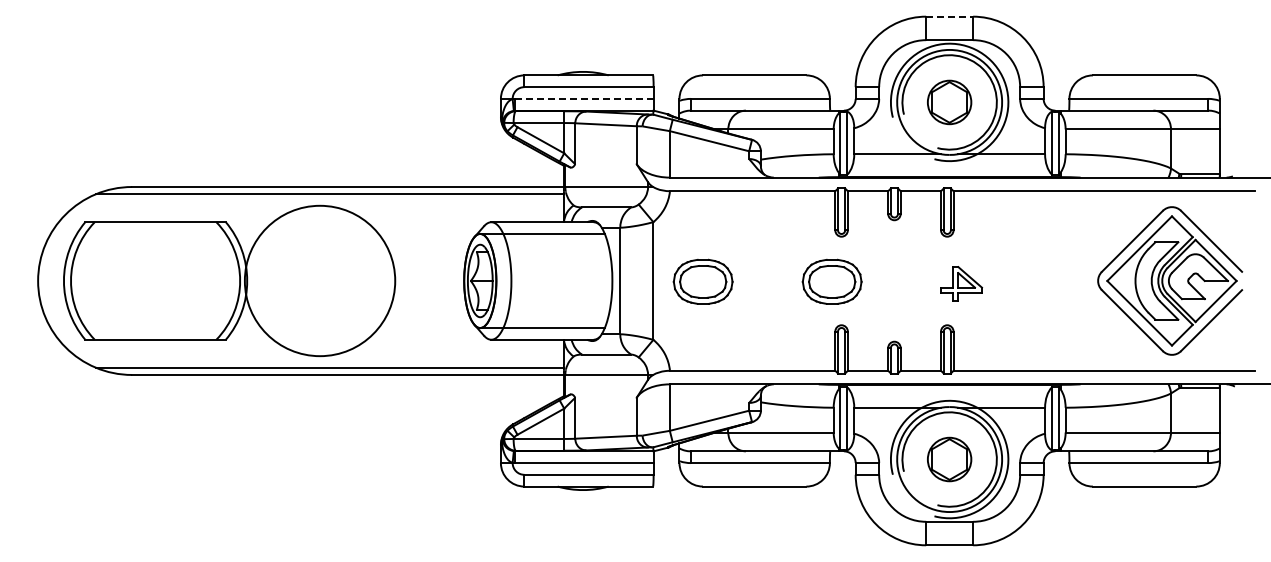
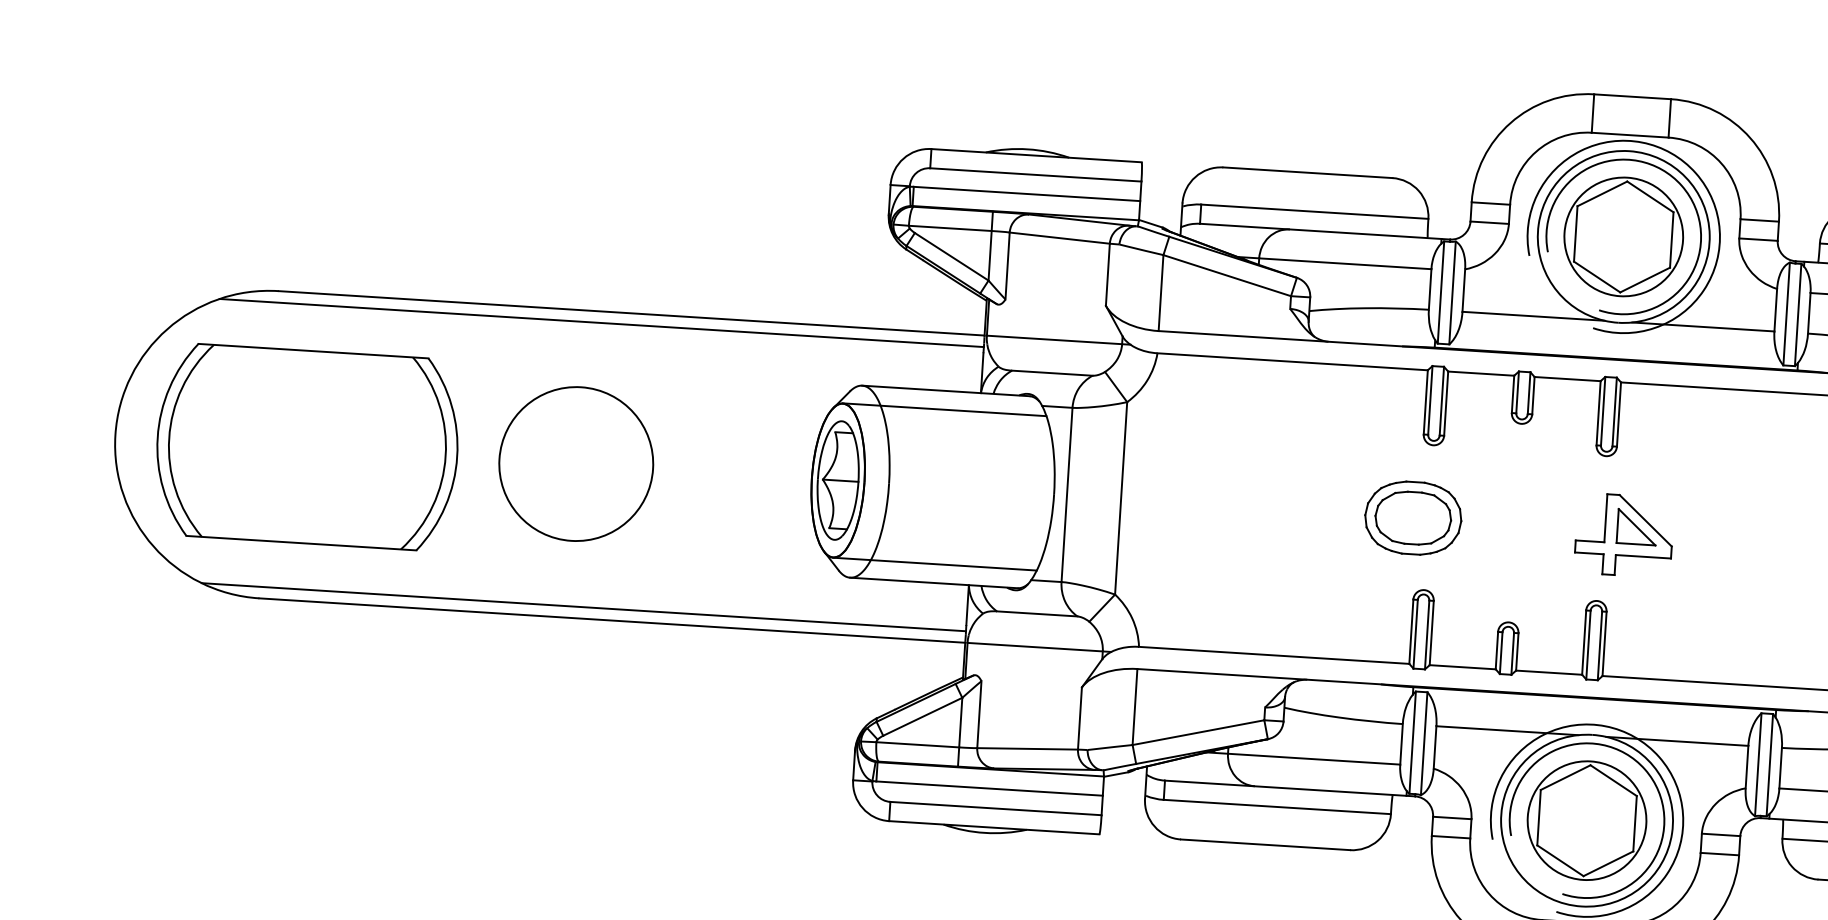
line: (950, 16) -> (1633, 96), dashed -> solid
line: (584, 99) -> (1027, 194), dashed -> solid
part: (949, 102) -> (1623, 237), size x1.67
circle: (320, 280) -> (577, 463), size x0.62
part: (702, 281) -> (1201, 504), removed
part: (961, 283) -> (1624, 534), size x1.43
part: (949, 459) -> (1586, 820), size x1.67

